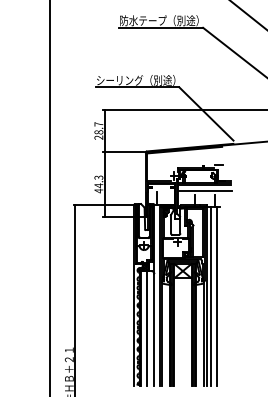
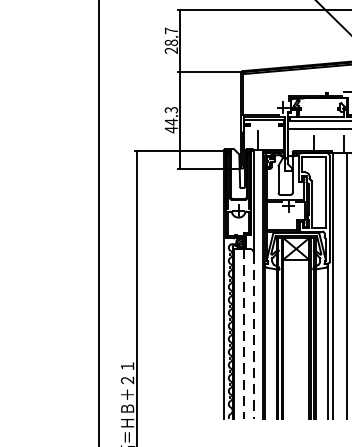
line: (210, 295) -> (337, 285), removed
line: (147, 328) -> (243, 334), solid -> dashed
line: (154, 329) -> (254, 335), solid -> dashed

